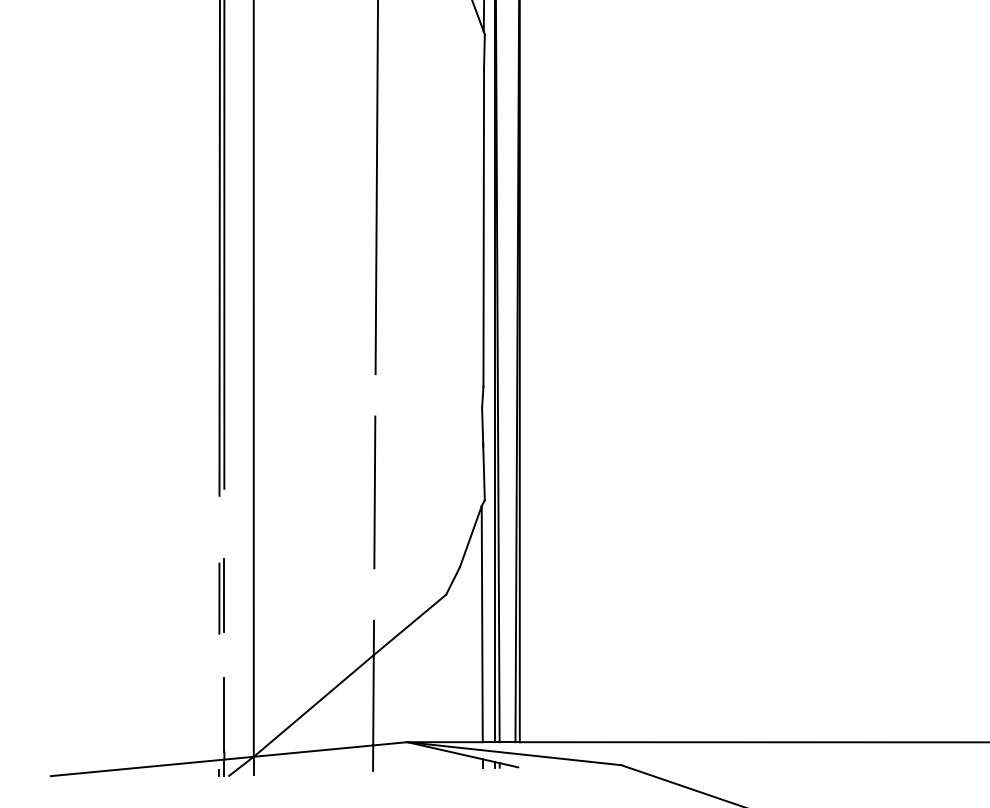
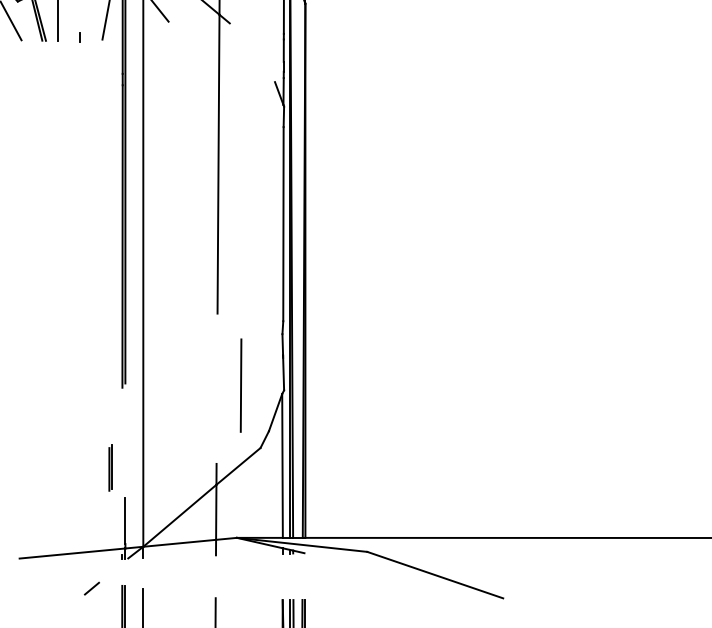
line: (373, 492) -> (240, 385), moved
line: (221, 595) -> (110, 467), moved

